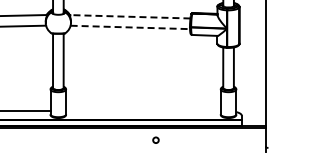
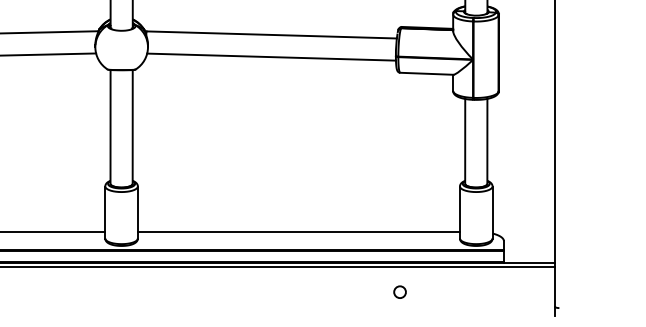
line: (129, 16) -> (269, 34), dashed -> solid
line: (130, 27) -> (271, 57), dashed -> solid
line: (143, 111) -> (299, 232), added
circle: (155, 139) -> (399, 290), moved

